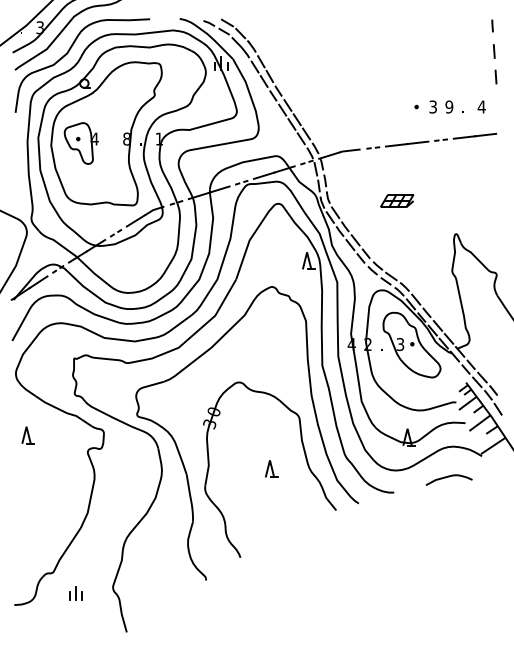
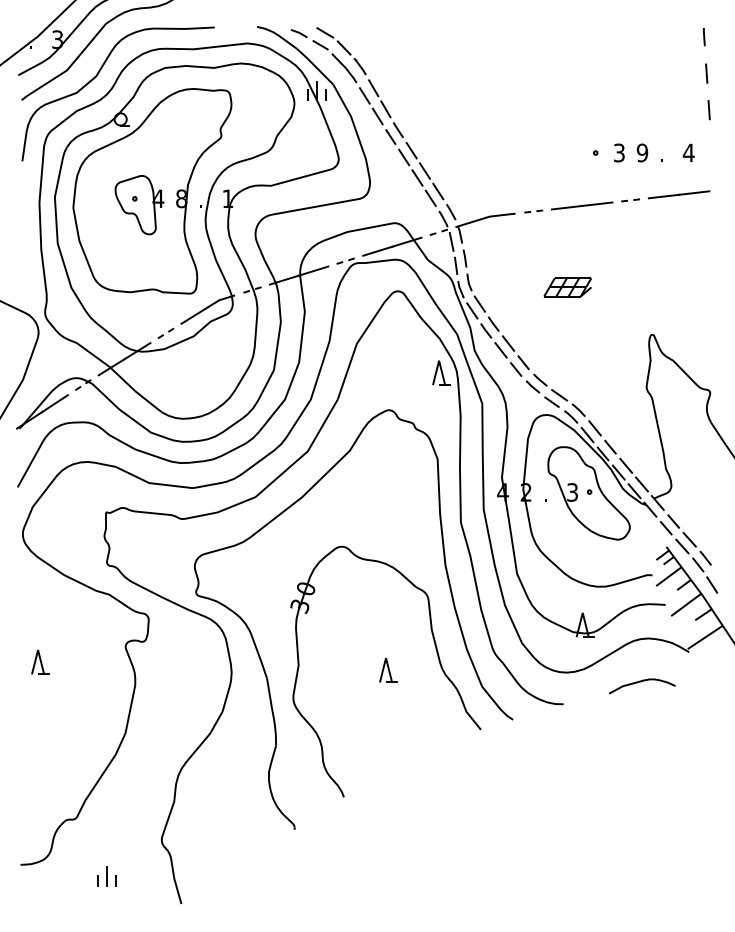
part: (80, 143) -> (138, 205), moved
part: (27, 435) -> (39, 662), moved
part: (75, 593) -> (106, 876), moved

